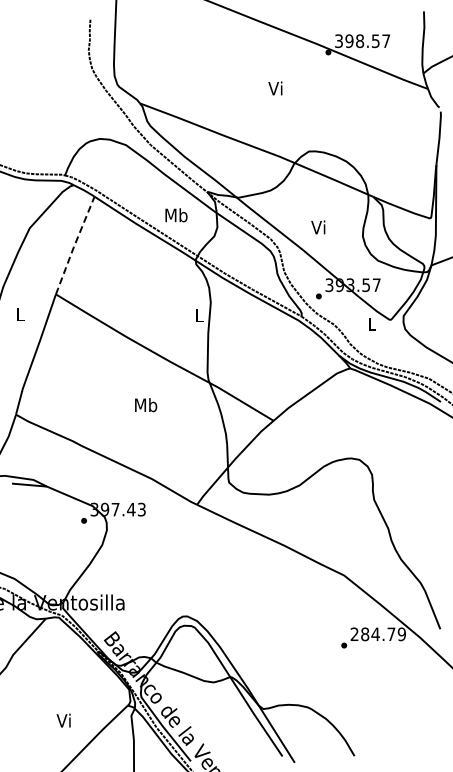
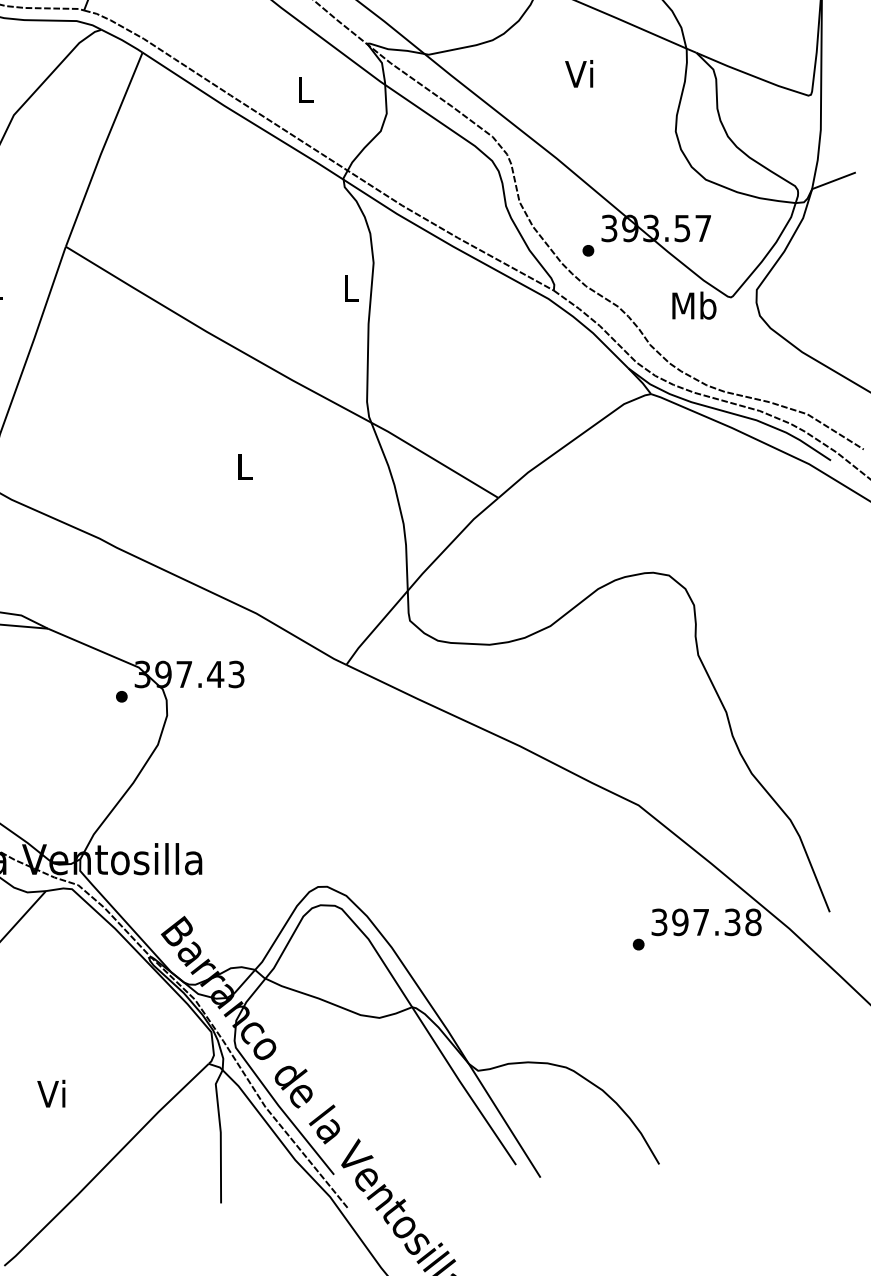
text: (176, 215) -> (305, 89), Mb -> L
text: (318, 227) -> (579, 74), moved
line: (74, 245) -> (102, 149), dashed -> solid
text: (372, 324) -> (694, 306), L -> Mb
text: (146, 405) -> (245, 467), Mb -> L
text: (378, 634) -> (706, 922), 284.79 -> 397.38
text: (63, 720) -> (51, 1093), moved

